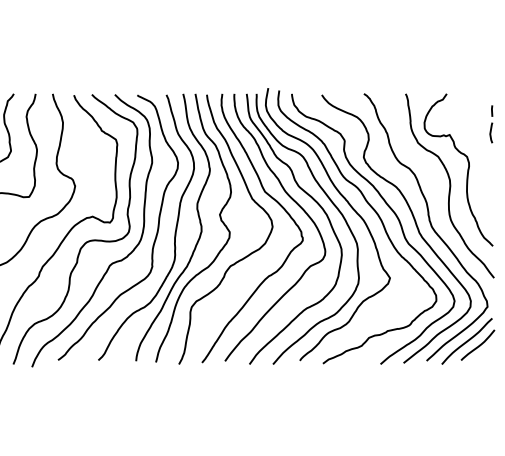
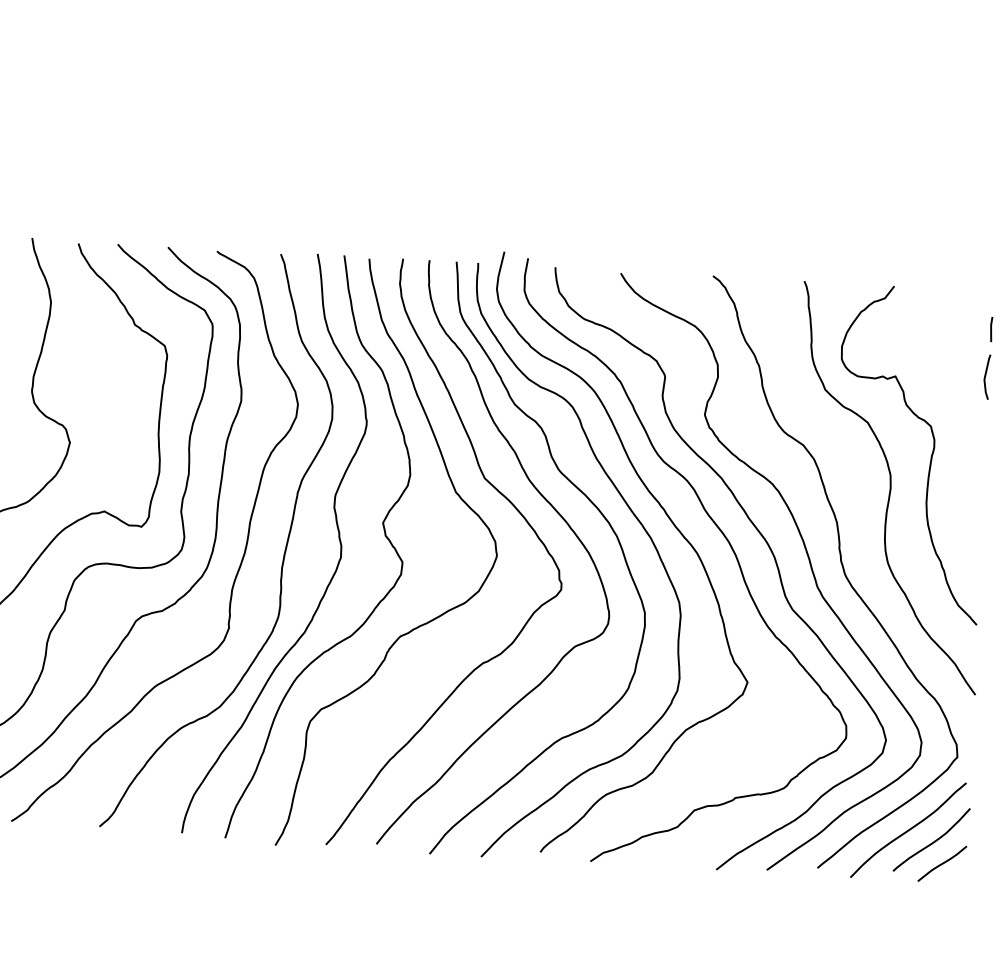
line: (483, 355) -> (942, 863), added

